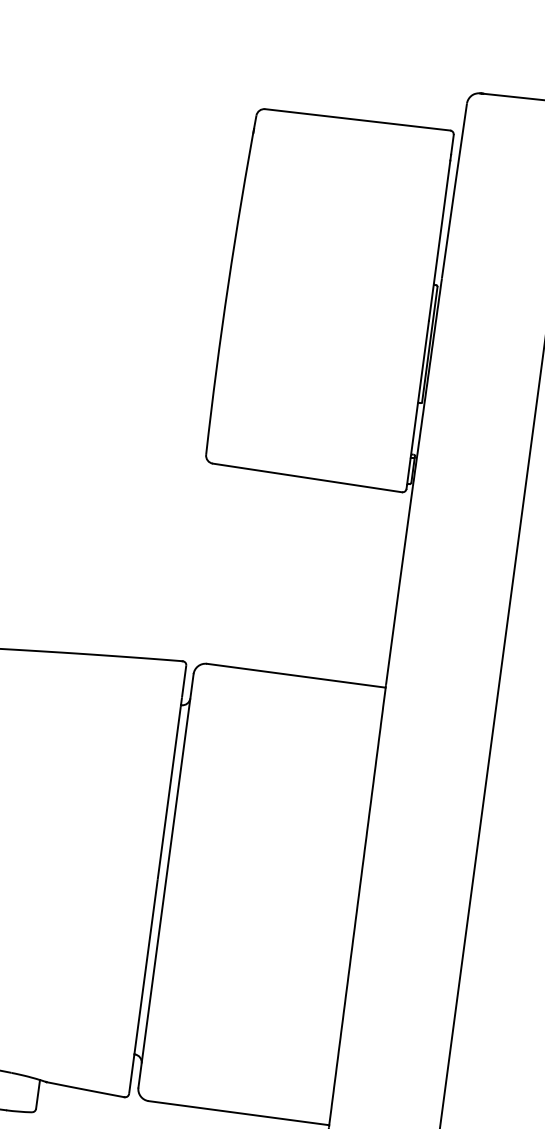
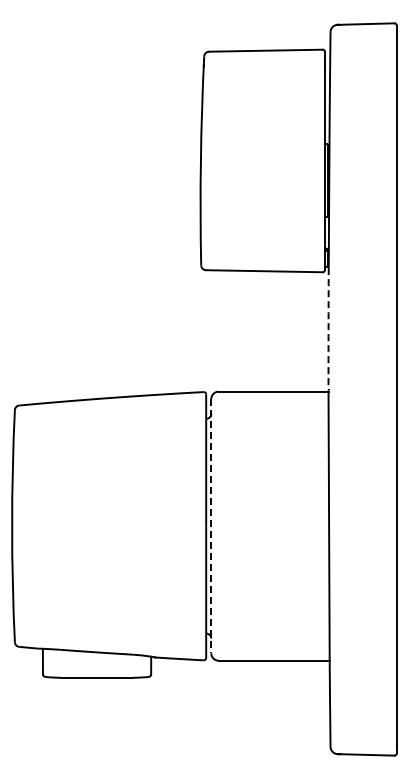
arc: (399, 584) -> (328, 328), solid -> dashed
line: (166, 881) -> (211, 526), solid -> dashed

